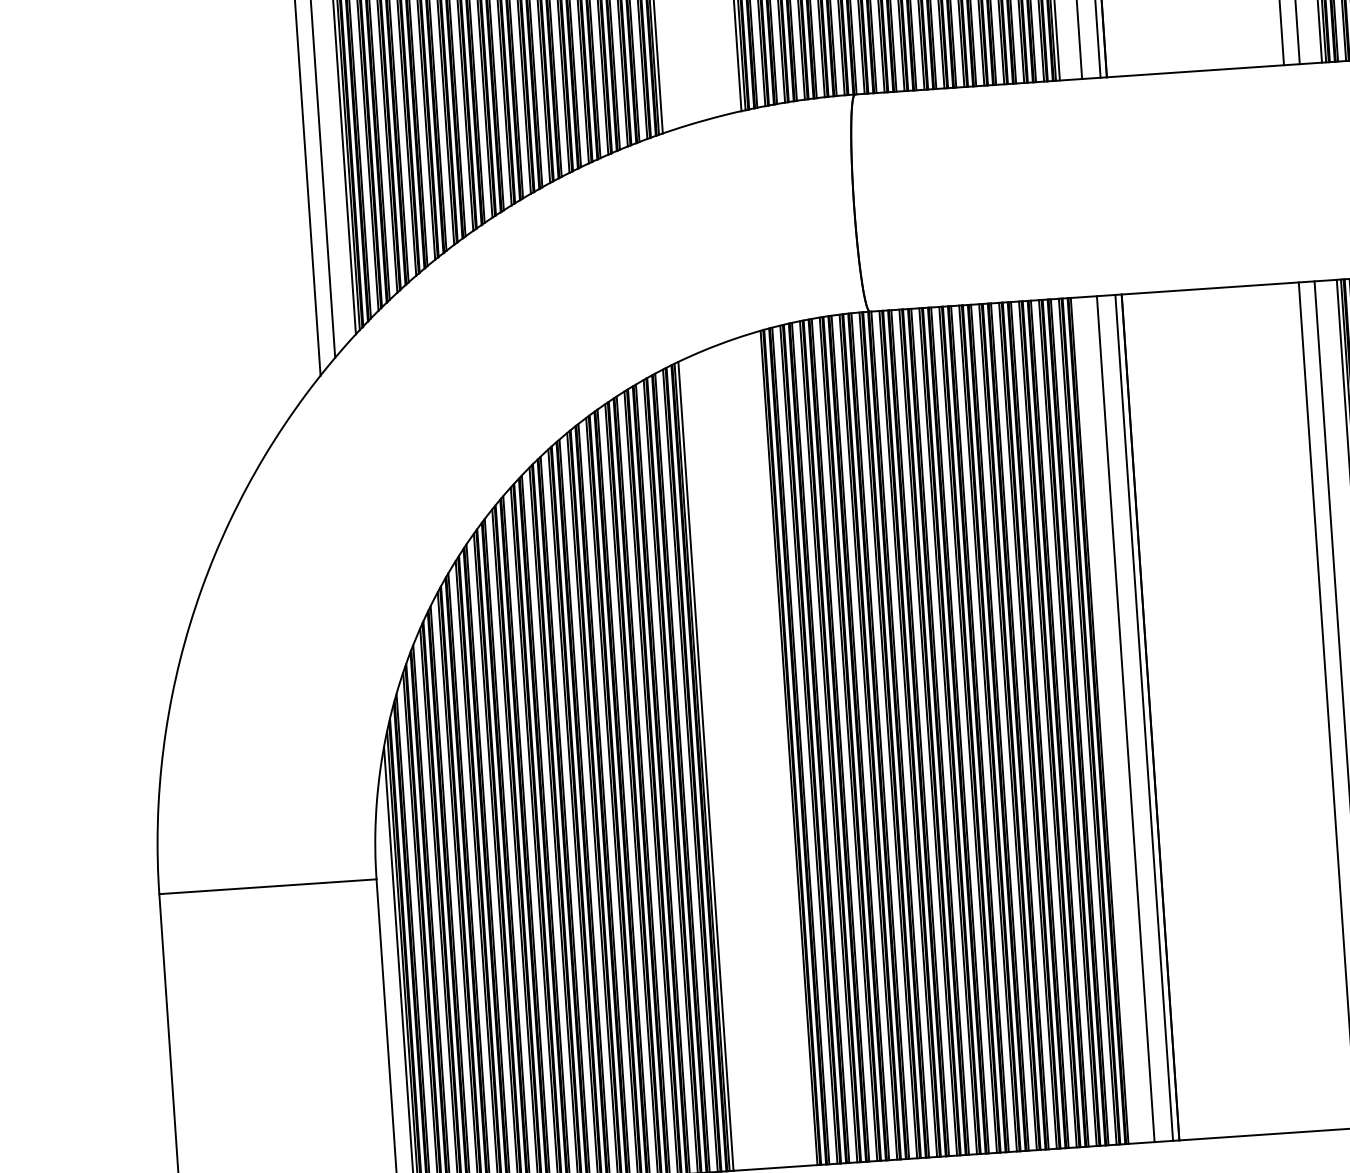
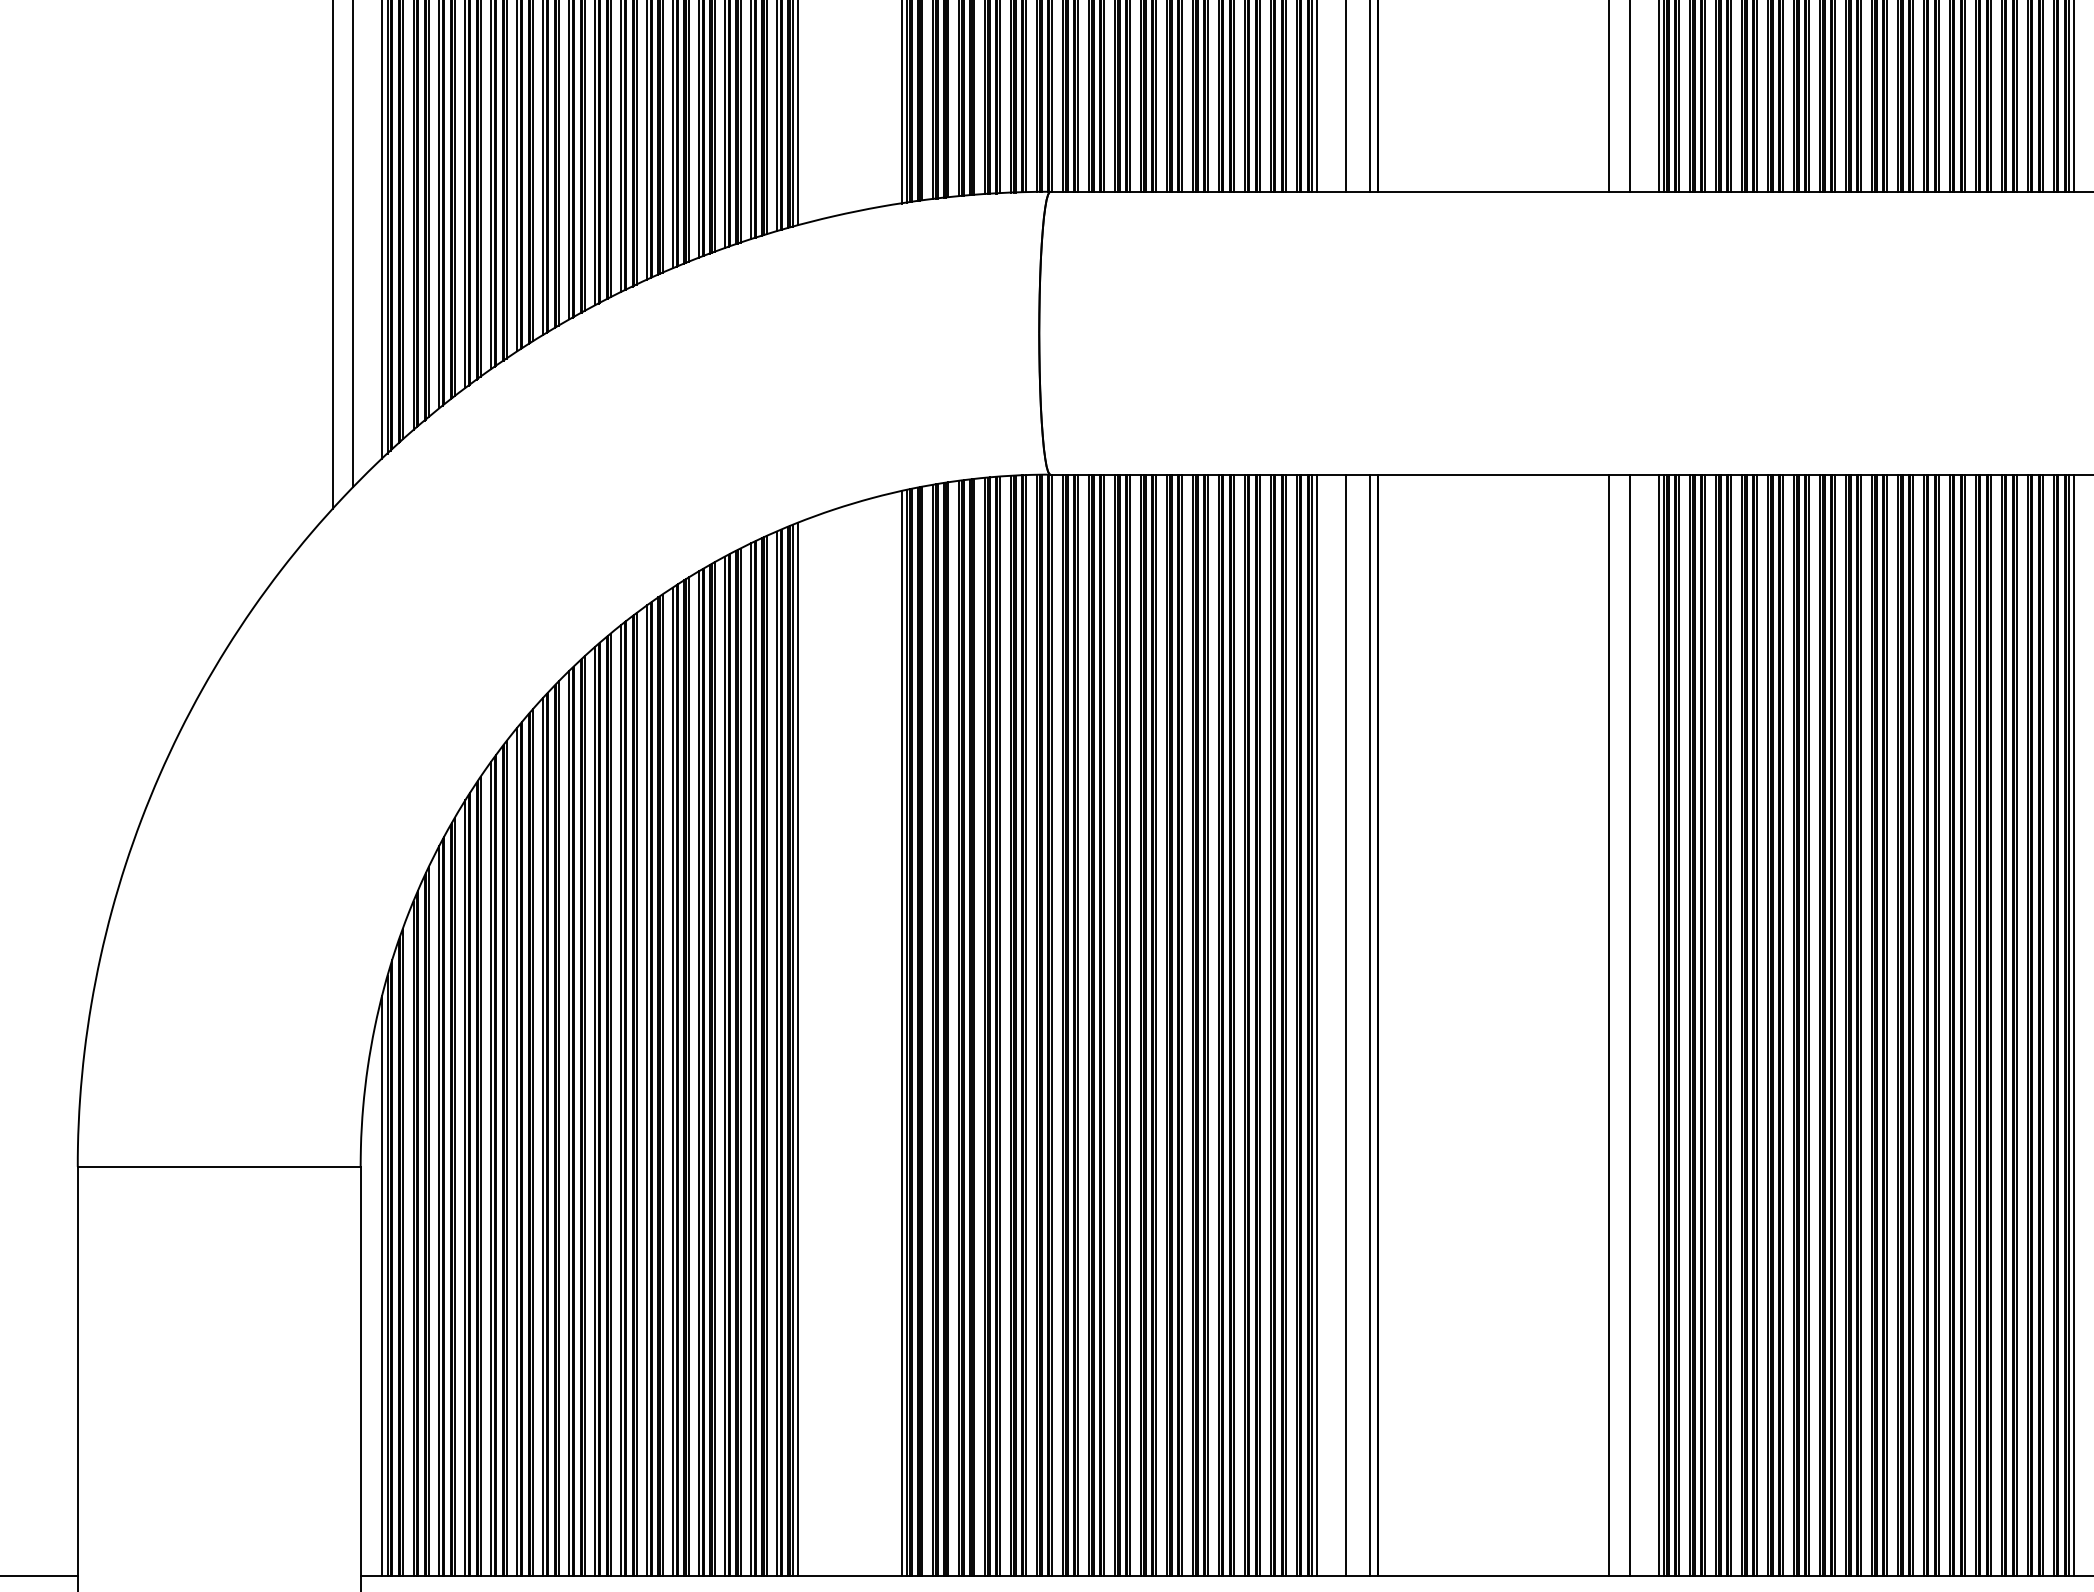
line: (1103, 720) -> (1317, 1025), added
line: (784, 748) -> (901, 1033), added

